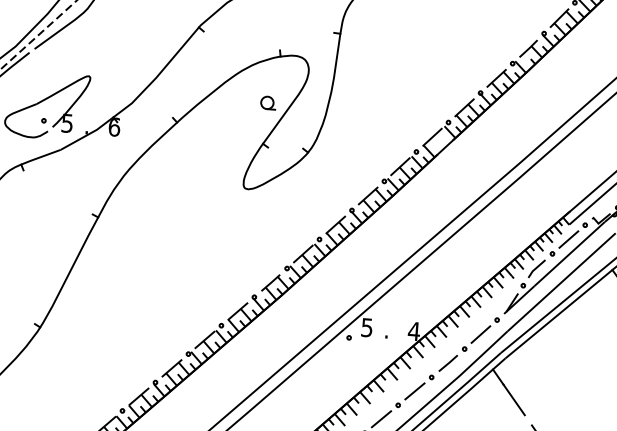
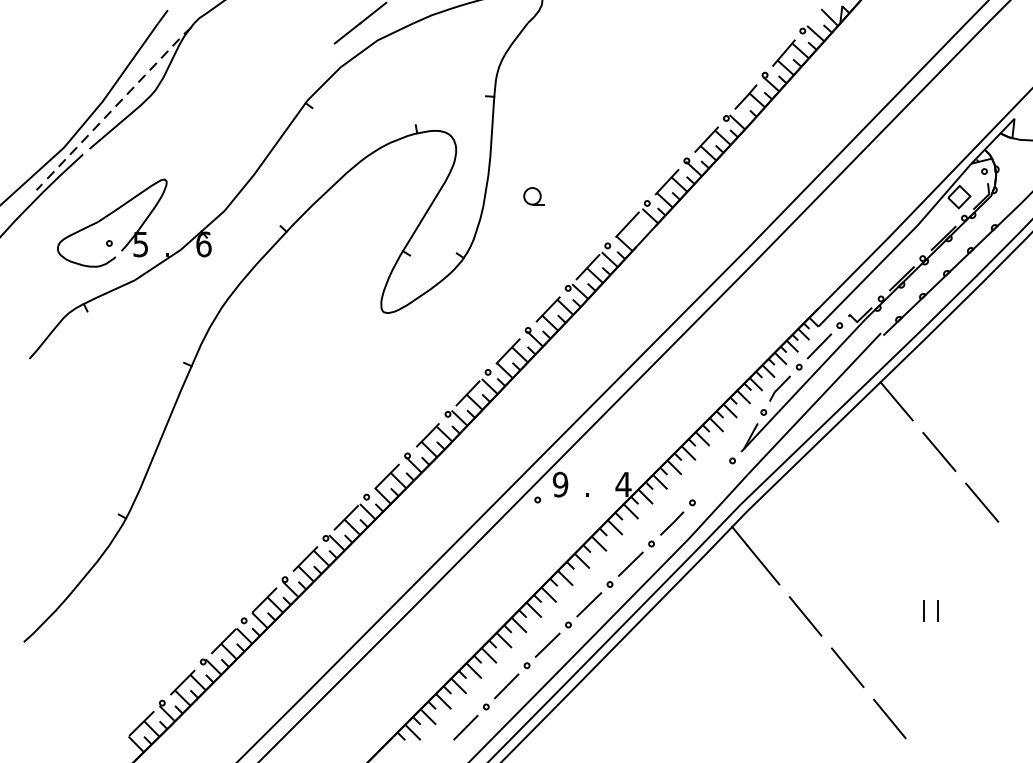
part: (268, 103) -> (533, 196), moved
text: (367, 327) -> (560, 484), 5 -> 9
line: (480, 334) -> (712, 481), removed

